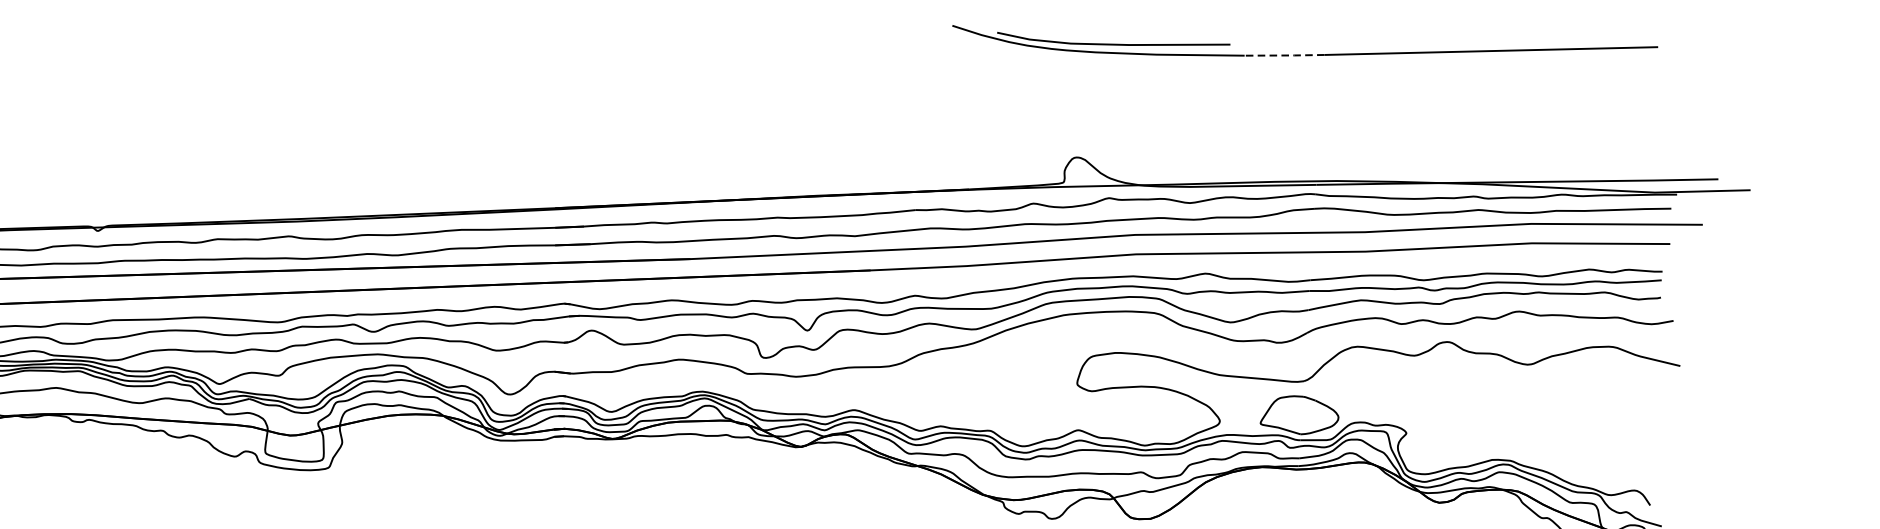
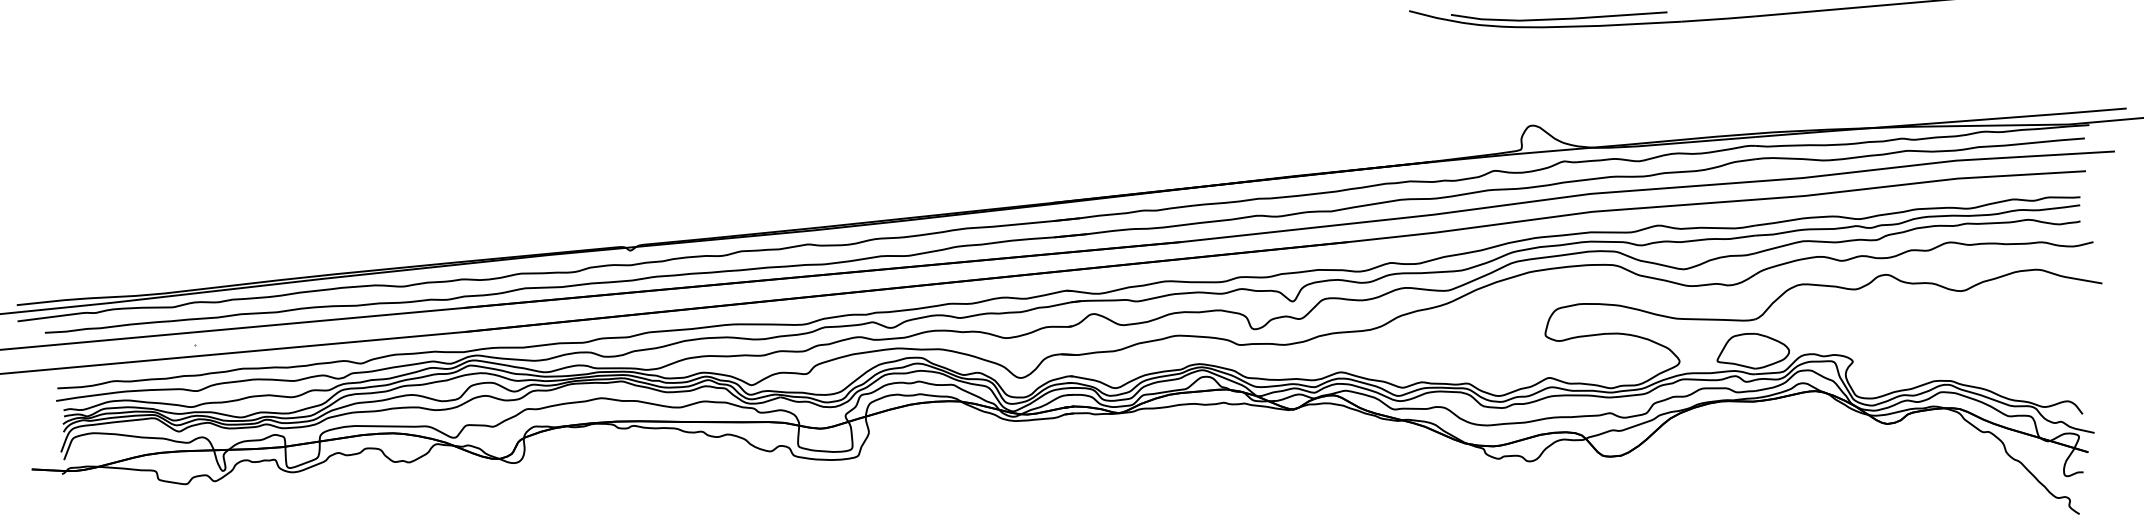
line: (1284, 55) -> (1718, 19), dashed -> solid

